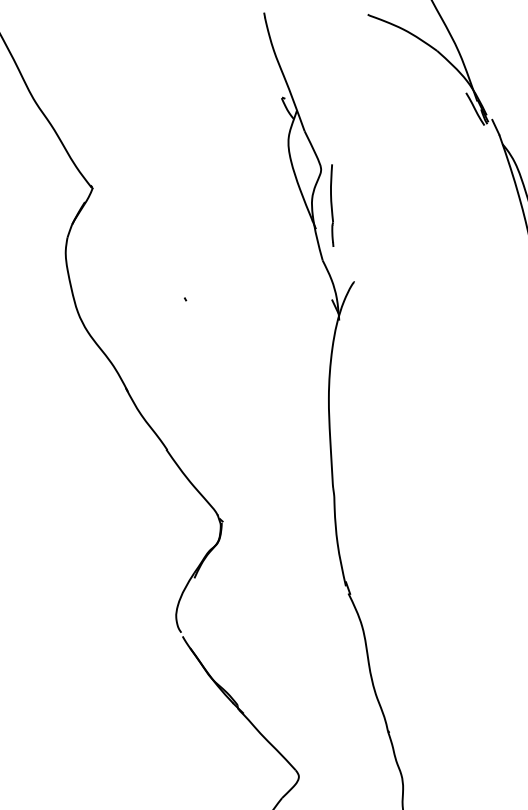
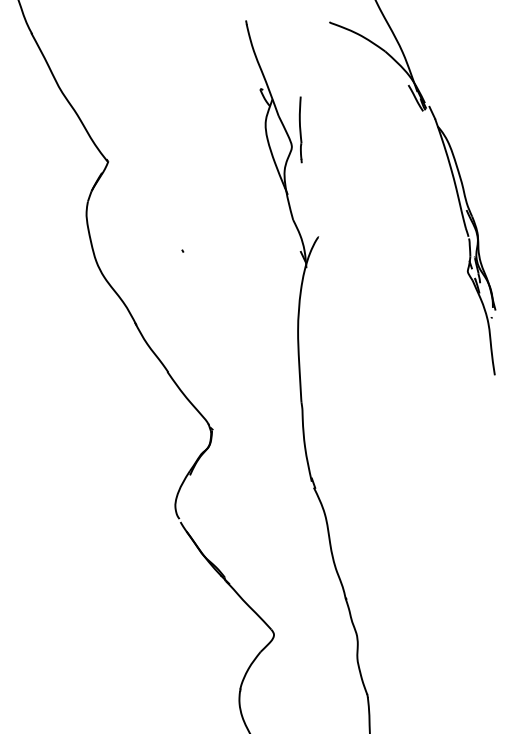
part: (331, 205) -> (300, 129), moved

